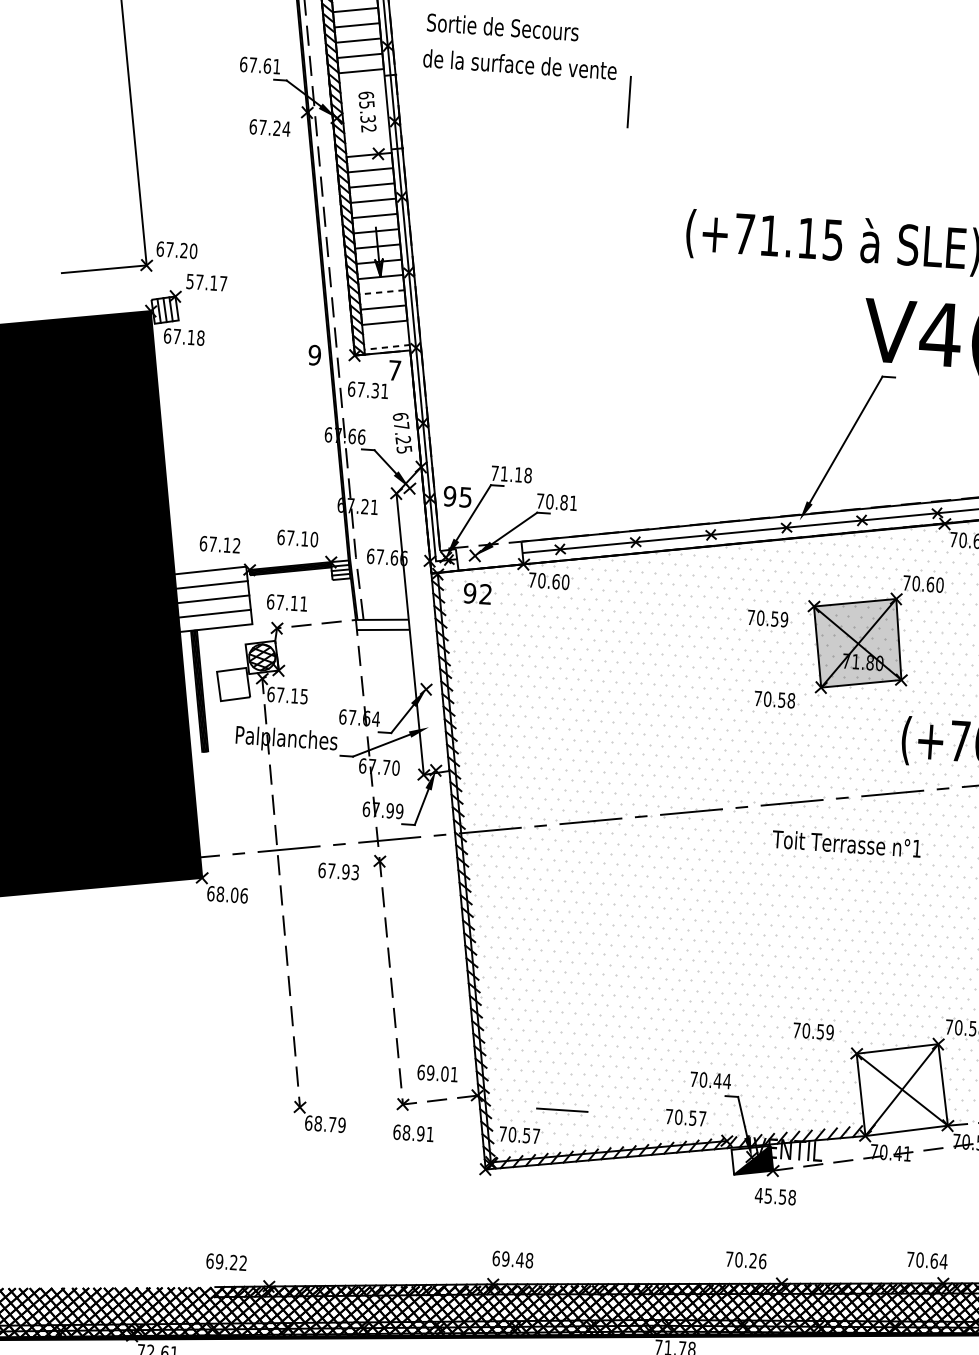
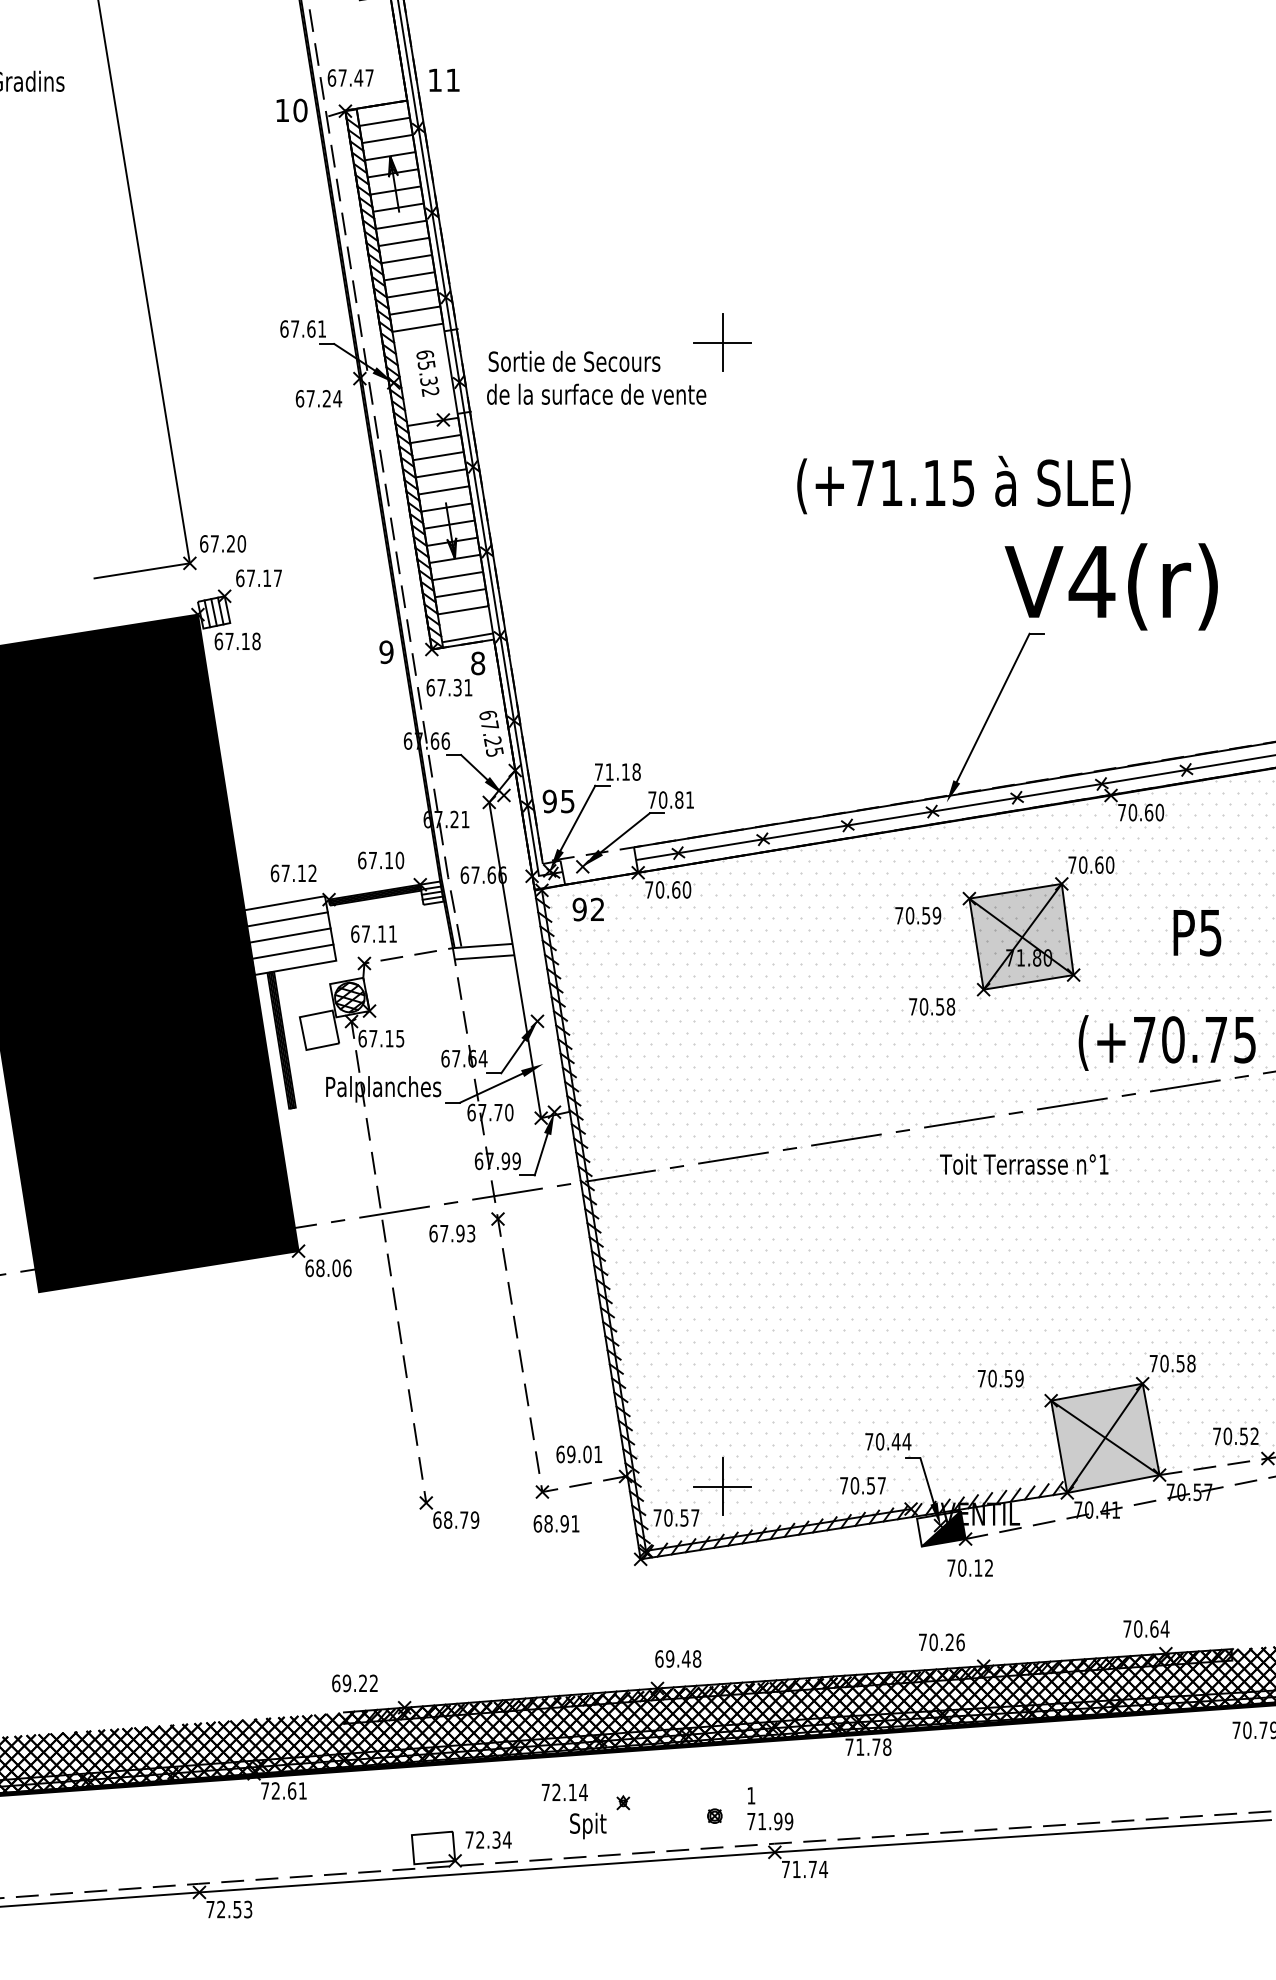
text: (503, 26) -> (574, 360), moved
text: (519, 63) -> (596, 393), moved
line: (628, 101) -> (722, 342), added
text: (190, 281) -> (240, 578), 57.17 -> 67.17
line: (381, 292) -> (457, 576), dashed -> solid
line: (387, 347) -> (468, 637), dashed -> solid
text: (395, 370) -> (478, 663), 7 -> 8
fill: (902, 1089) -> (1105, 1437), added
line: (562, 1110) -> (722, 1486), added
text: (775, 1196) -> (970, 1567), 45.58 -> 70.12

